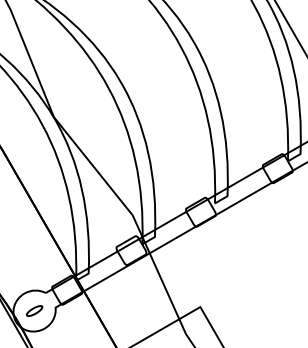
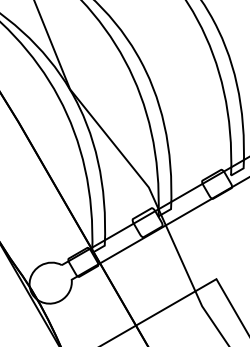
part: (34, 310) -> (50, 282), removed

